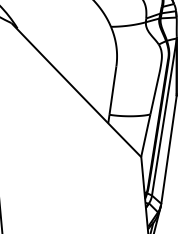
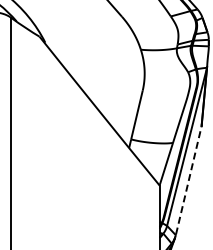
line: (168, 149) -> (188, 180), solid -> dashed

